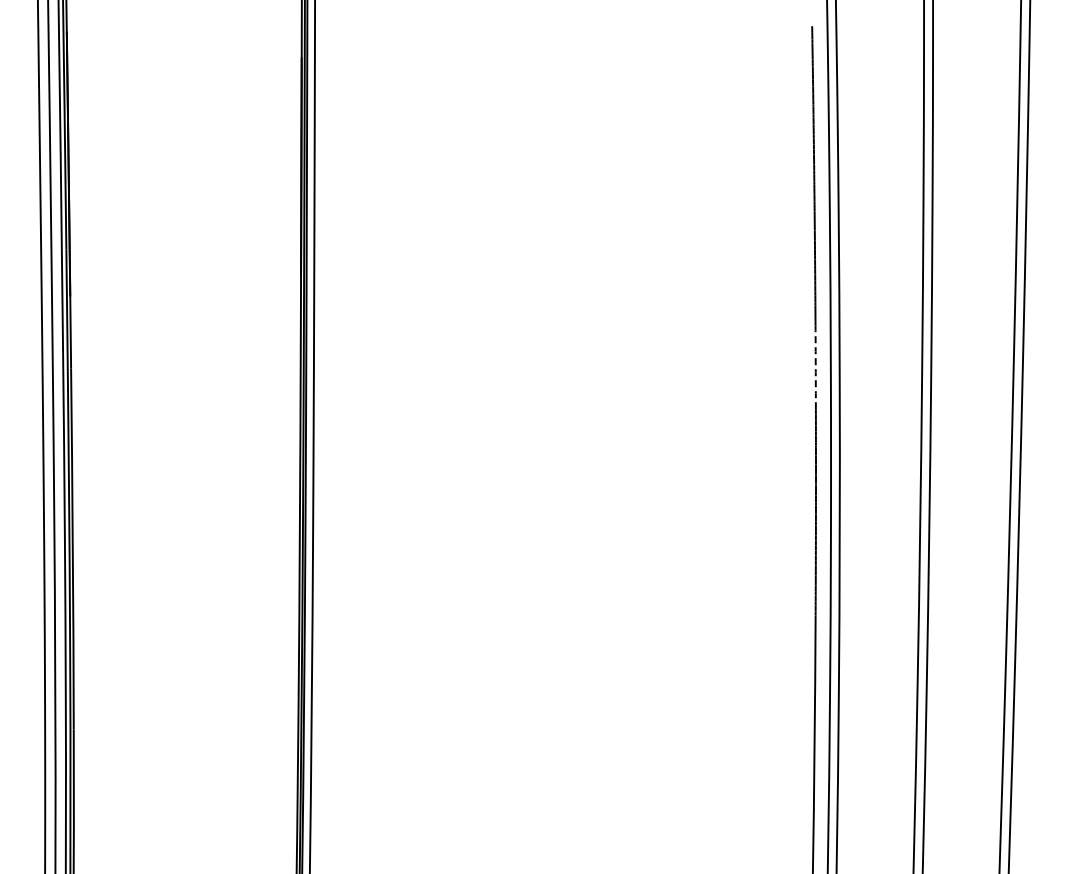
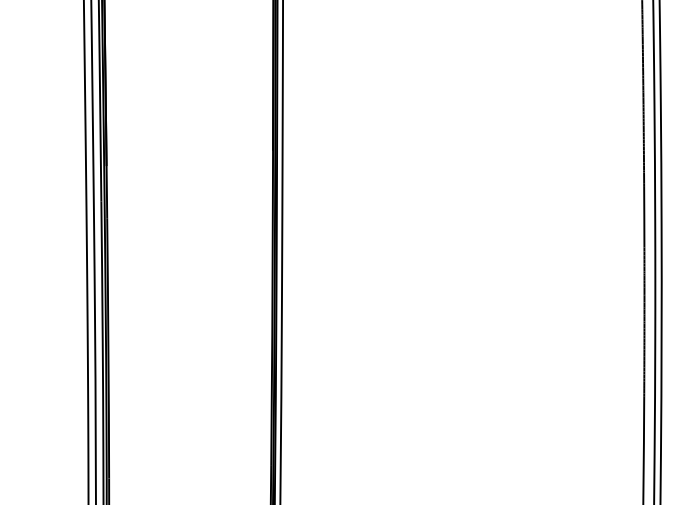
arc: (815, 367) -> (644, 217), dashed -> solid

